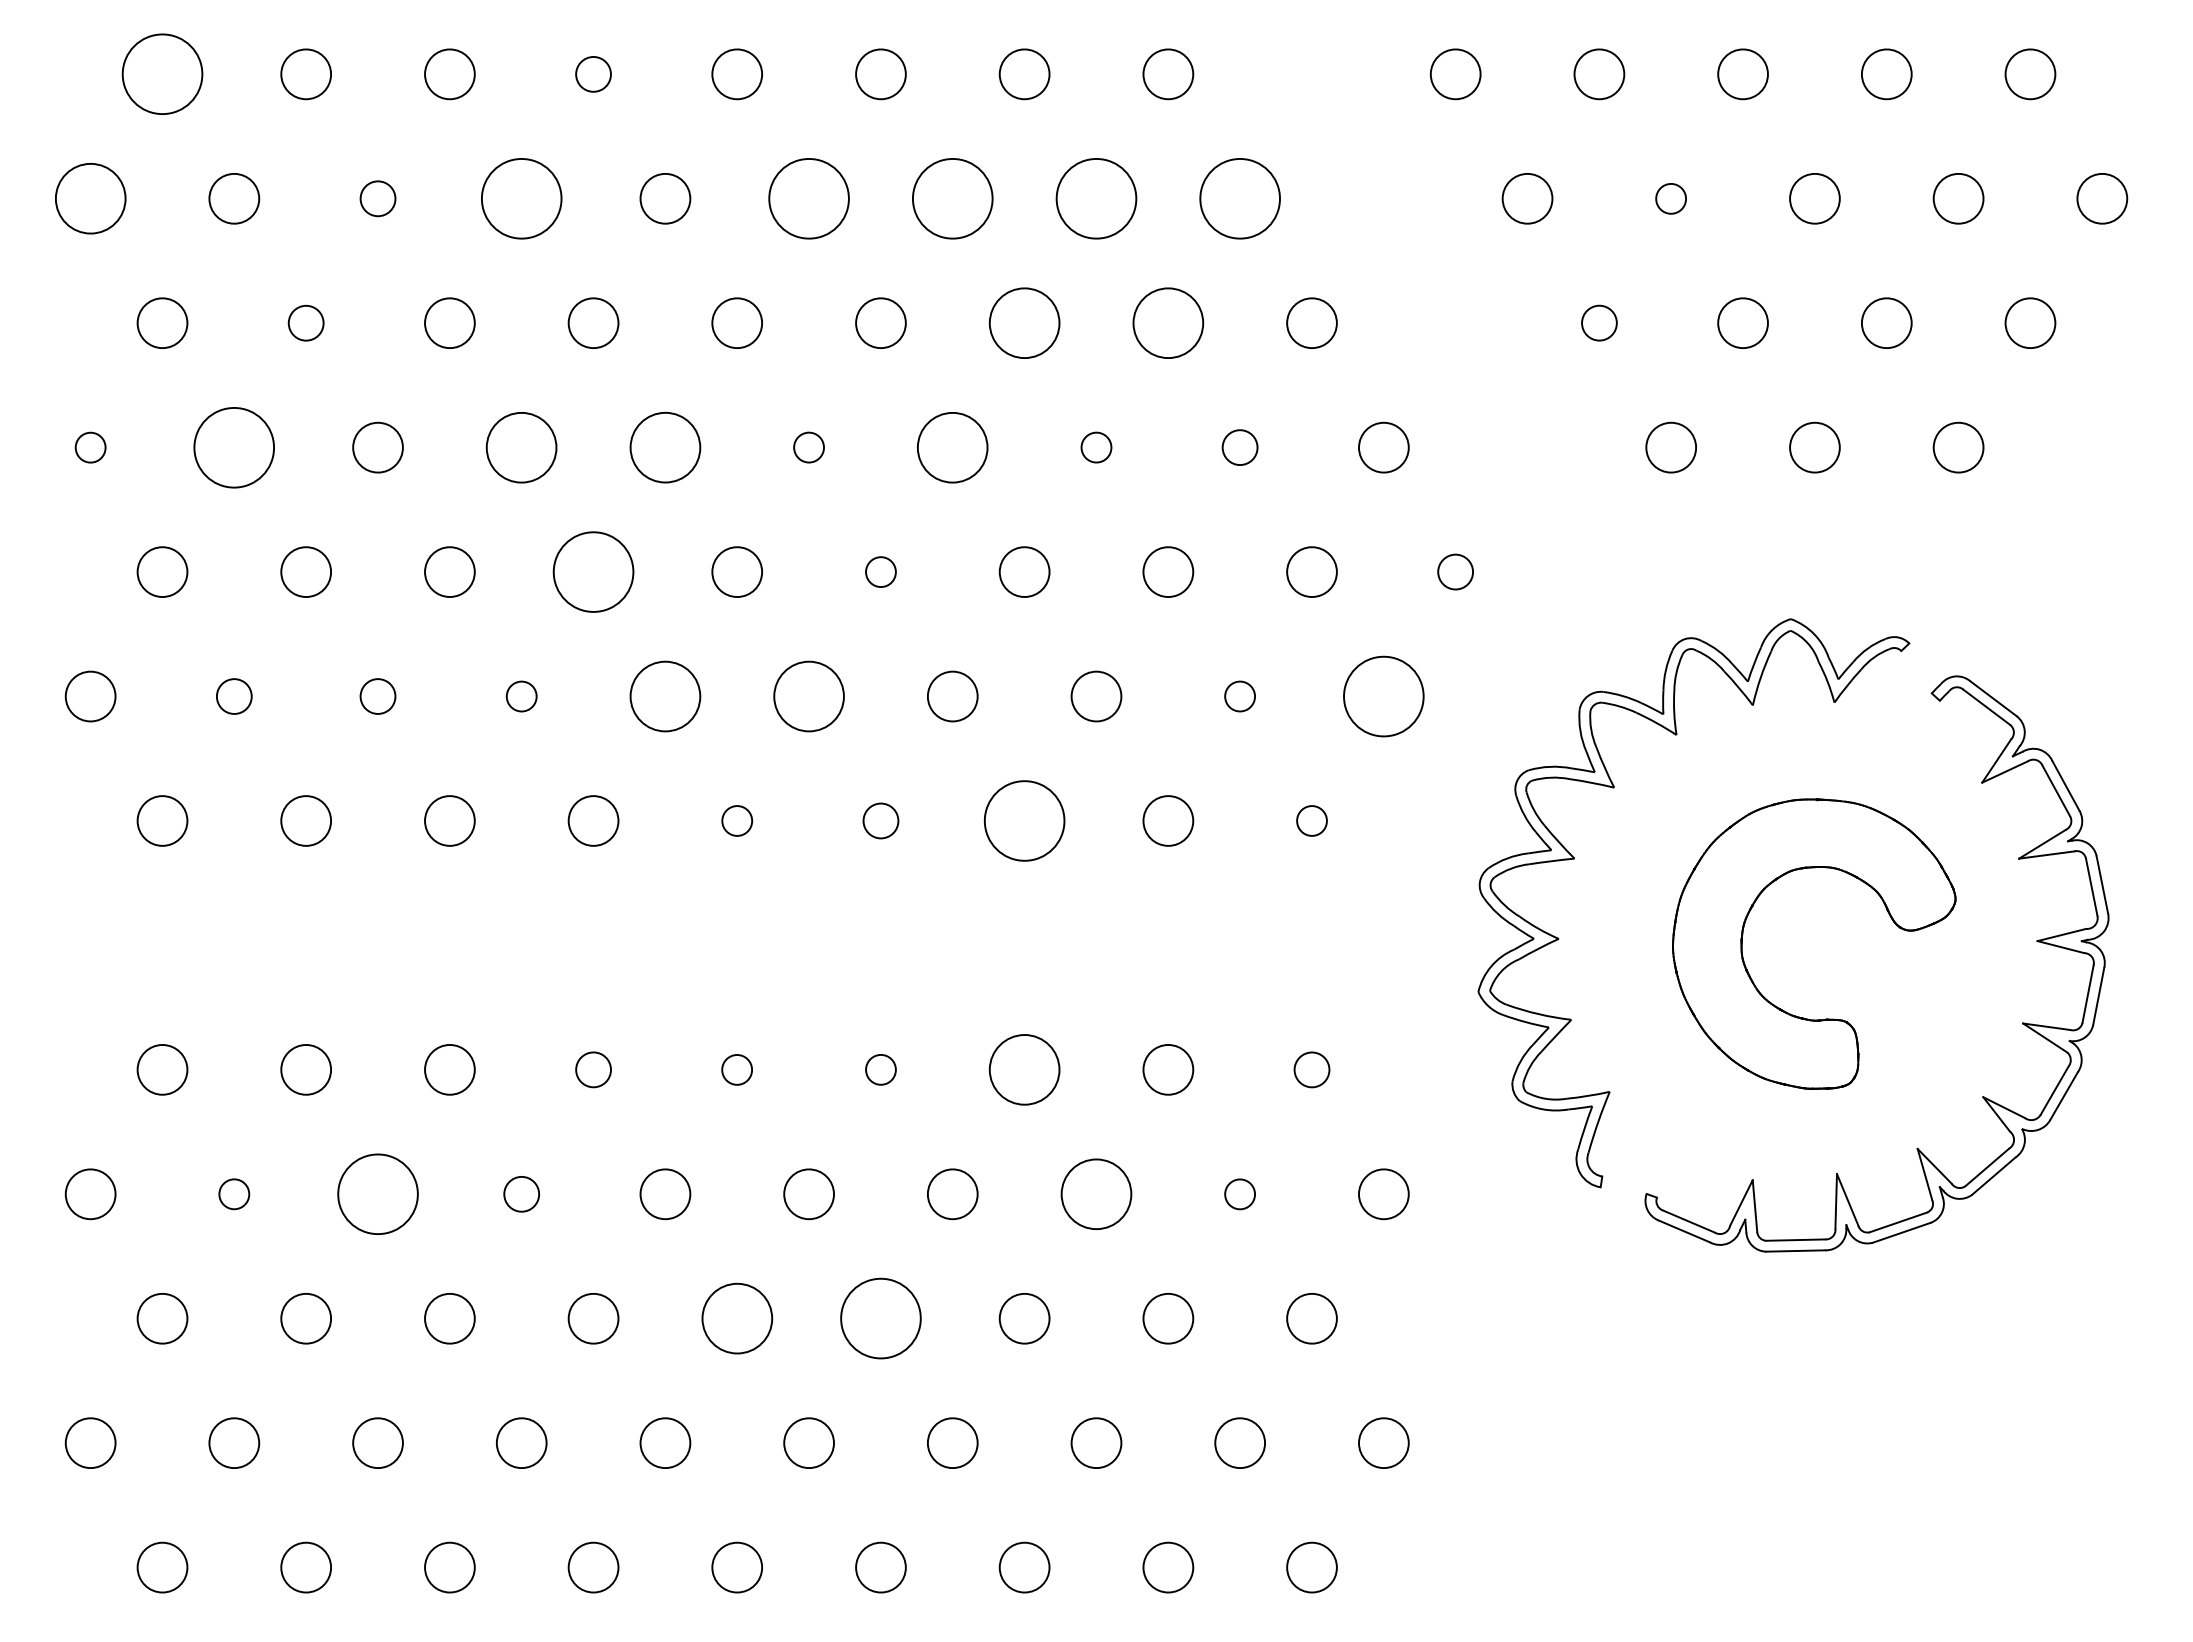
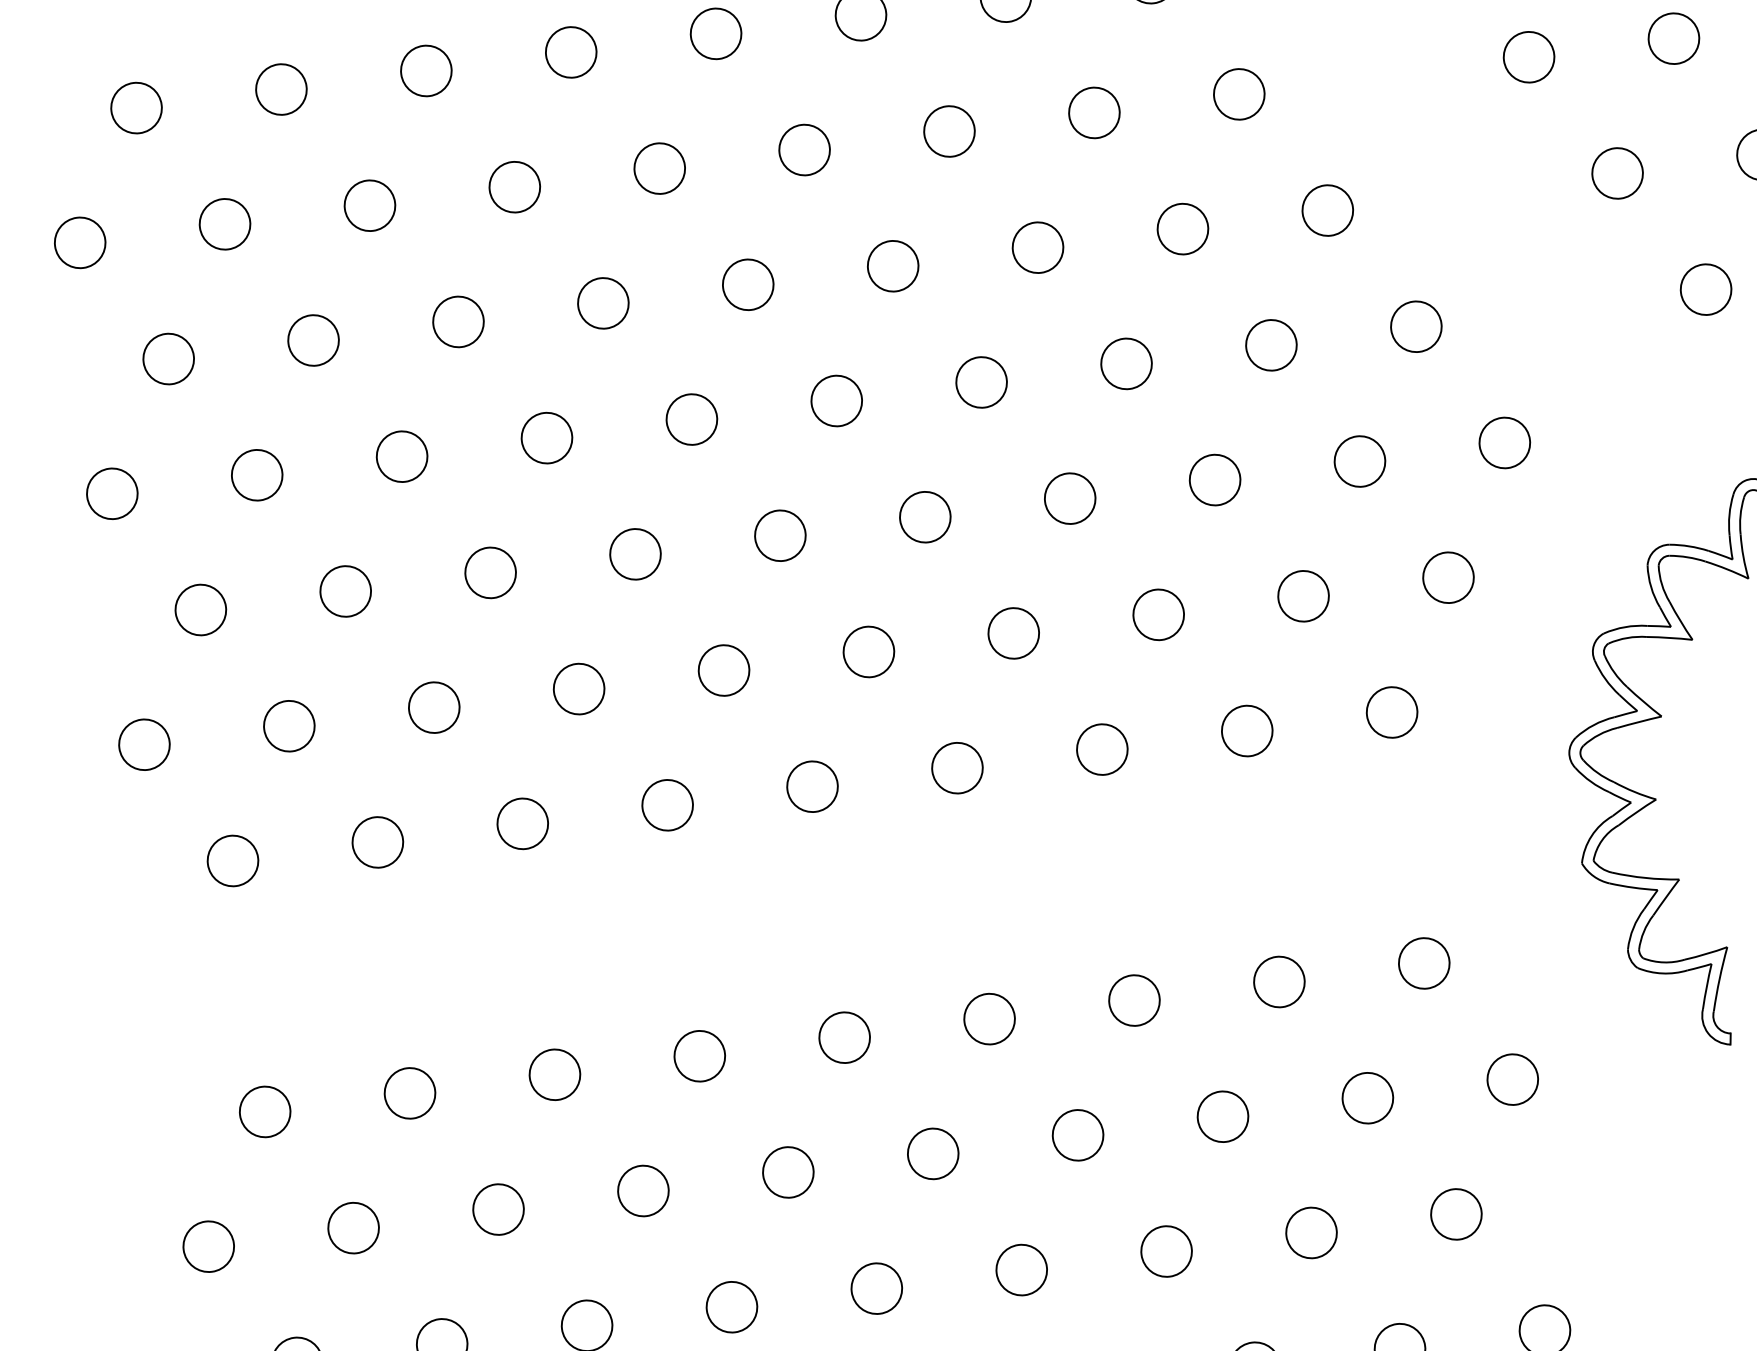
circle: (162, 74) -> (136, 108), size x0.62
circle: (593, 74) -> (571, 52), size x1.43
circle: (90, 198) -> (79, 242), size x0.71
circle: (377, 198) -> (369, 205), size x1.43
circle: (521, 198) -> (514, 186), size x0.62
circle: (809, 198) -> (804, 149), size x0.62
circle: (952, 198) -> (949, 131), size x0.62
circle: (1096, 198) -> (1094, 112), size x0.62
circle: (1240, 198) -> (1239, 94), size x0.62
circle: (1670, 198) -> (1673, 38), size x1.67
circle: (1599, 322) -> (1617, 172), size x1.43
circle: (306, 323) -> (313, 340), size x1.43
circle: (1024, 323) -> (1037, 247), size x0.71
circle: (1168, 323) -> (1183, 229), size x0.71
circle: (90, 447) -> (112, 493), size x1.67
circle: (234, 447) -> (257, 475), size x0.62
circle: (521, 447) -> (546, 438), size x0.71
circle: (665, 447) -> (691, 419), size x0.71
circle: (808, 447) -> (836, 400), size x1.67
circle: (952, 447) -> (981, 382), size x0.71
circle: (1096, 447) -> (1126, 363), size x1.67
circle: (1239, 447) -> (1270, 345), size x1.43
circle: (1455, 571) -> (1504, 442), size x1.43
circle: (593, 572) -> (635, 554), size x0.62
circle: (880, 572) -> (924, 517), size x1.67
circle: (234, 696) -> (289, 726), size x1.43
circle: (377, 696) -> (433, 707), size x1.43
circle: (521, 696) -> (578, 689), size x1.67
circle: (665, 696) -> (724, 670), size x0.71
circle: (809, 696) -> (869, 651), size x0.71
circle: (1239, 696) -> (1302, 596), size x1.67
circle: (1383, 696) -> (1448, 577), size x0.62
circle: (737, 820) -> (812, 786), size x1.67
circle: (880, 820) -> (956, 767), size x1.43
circle: (1024, 820) -> (1102, 749), size x0.62
circle: (1311, 820) -> (1391, 712), size x1.67
circle: (593, 1069) -> (699, 1055), size x1.43
circle: (736, 1069) -> (843, 1037), size x1.67
circle: (880, 1069) -> (989, 1018), size x1.67
circle: (1024, 1069) -> (1134, 1000), size x0.71
circle: (1311, 1069) -> (1423, 963), size x1.43
circle: (234, 1194) -> (353, 1228), size x1.67
circle: (377, 1194) -> (498, 1209), size x0.62
circle: (521, 1194) -> (643, 1191), size x1.43
circle: (1096, 1194) -> (1223, 1116), size x0.71
circle: (1239, 1194) -> (1367, 1098), size x1.67
circle: (736, 1318) -> (876, 1288), size x0.71
circle: (880, 1318) -> (1021, 1269), size x0.62

